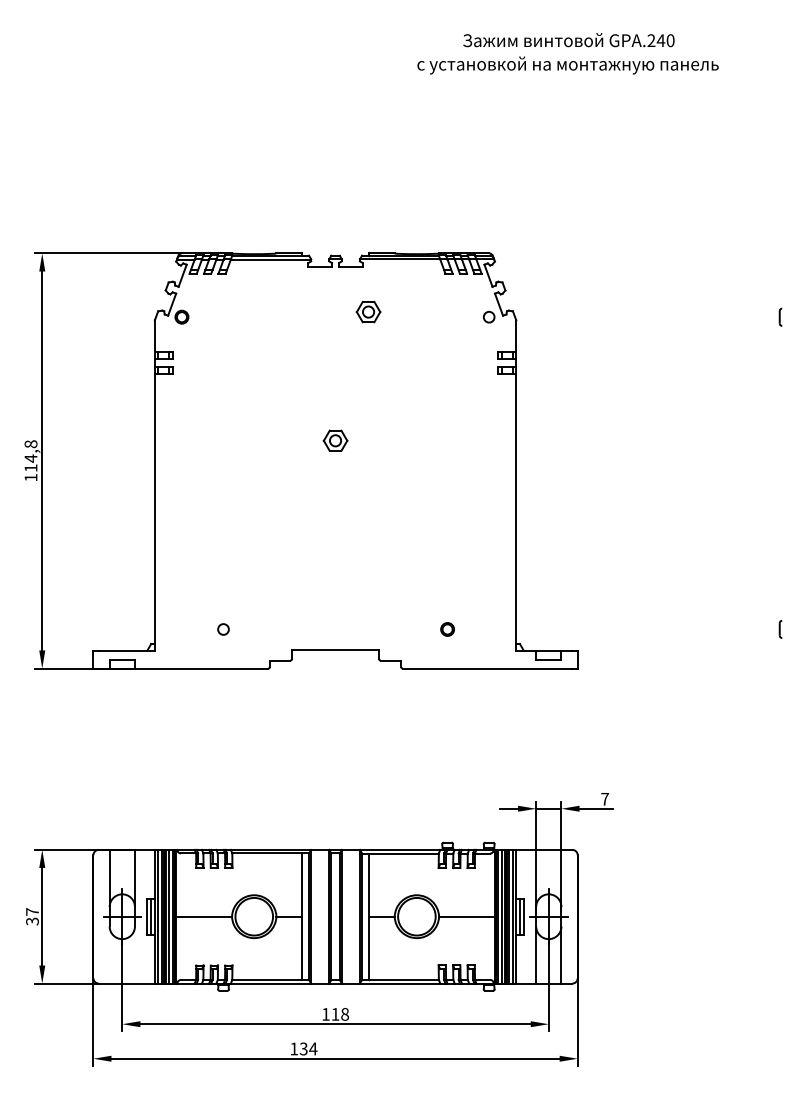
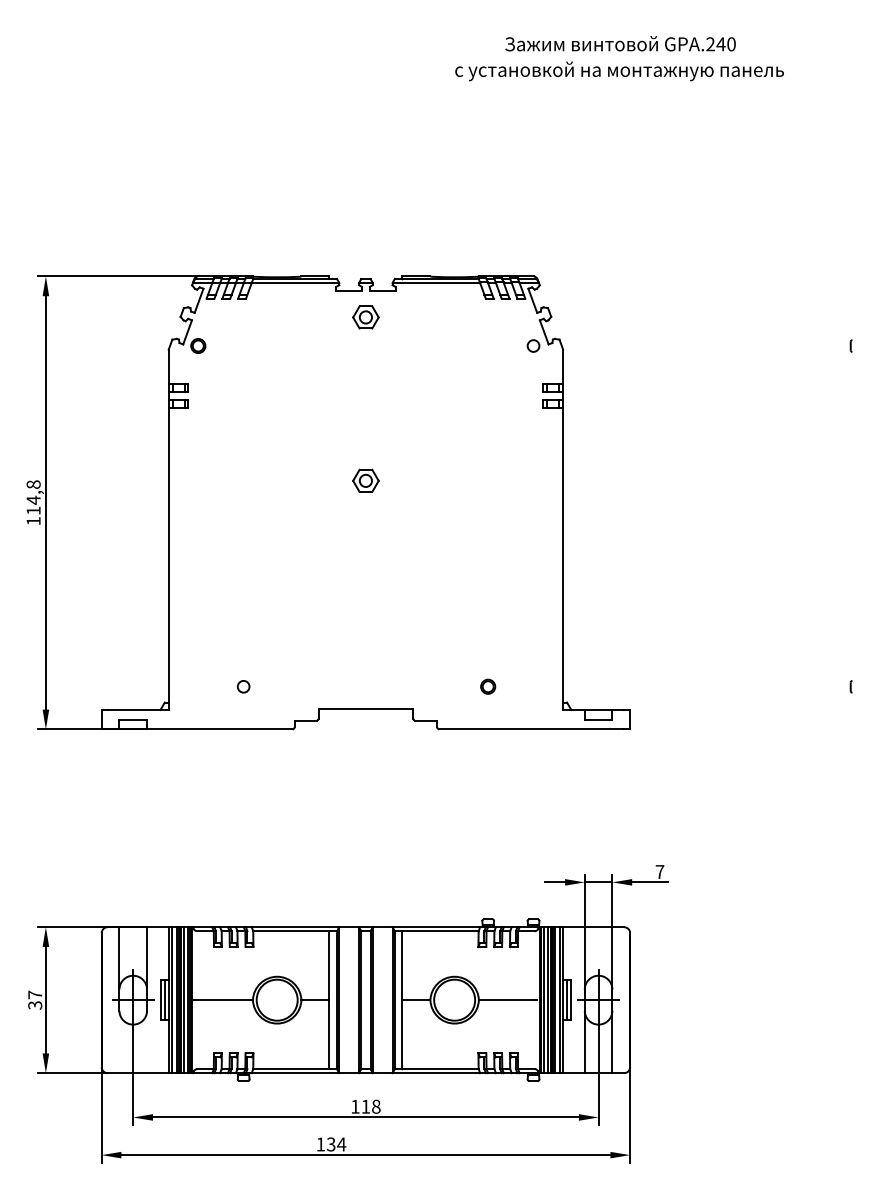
part: (368, 312) -> (365, 317), moved
part: (779, 316) -> (850, 345), size x0.62
part: (779, 629) -> (850, 686), size x0.62

